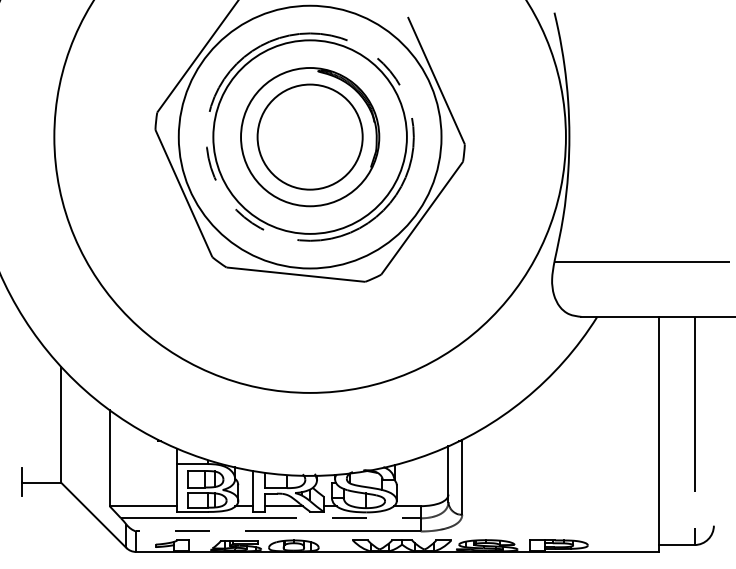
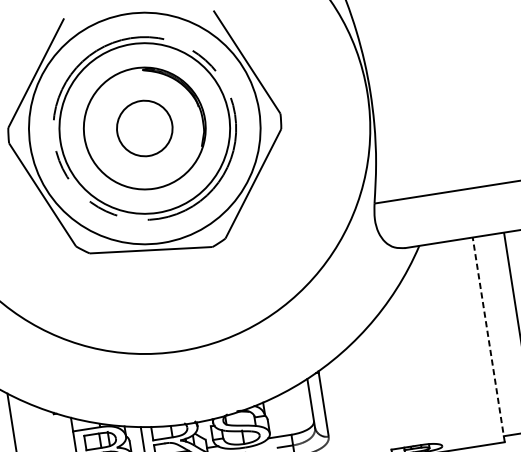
circle: (309, 136) -> (144, 128), size x0.6
line: (658, 434) -> (488, 339), solid -> dashed

